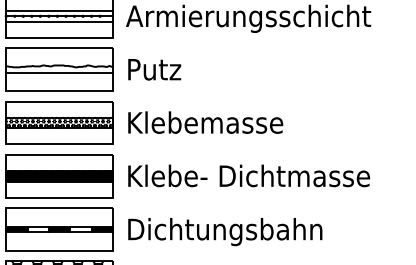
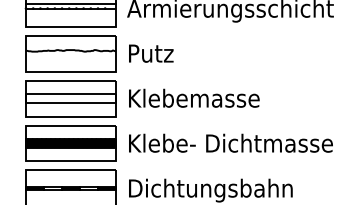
line: (59, 21) -> (70, 12), removed
line: (59, 72) -> (70, 56), removed
hatch: (59, 122) -> (70, 98), removed

